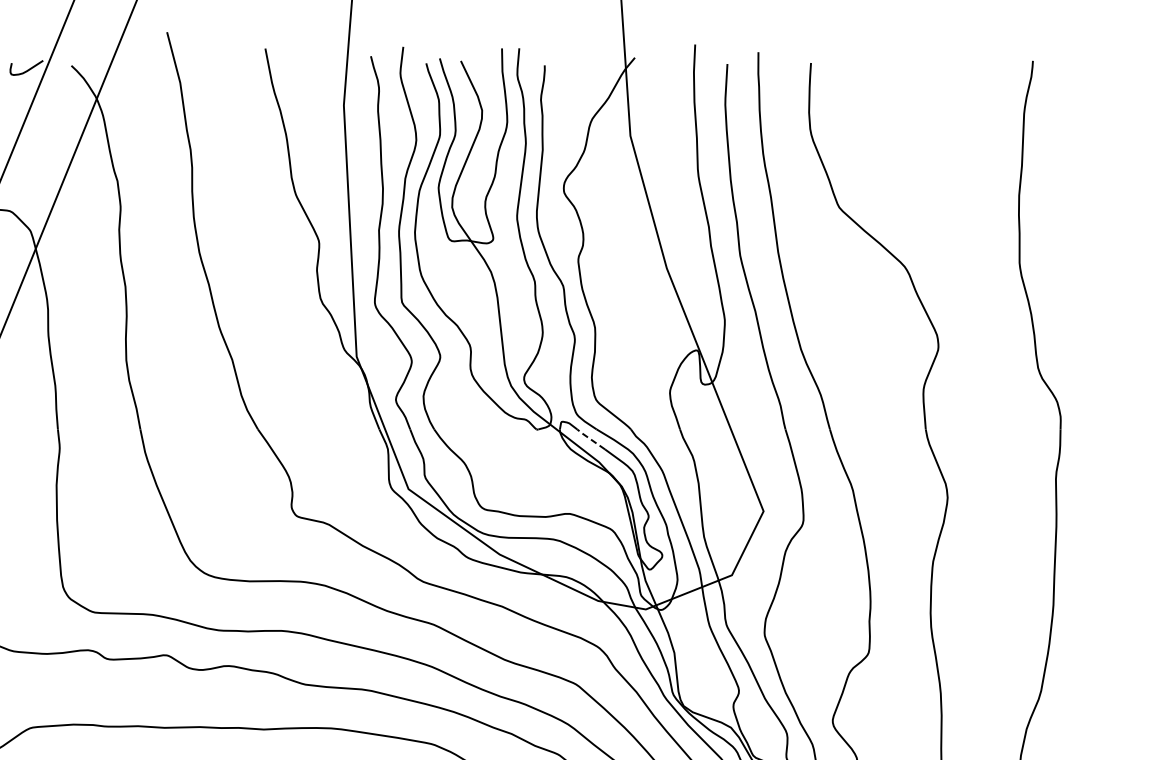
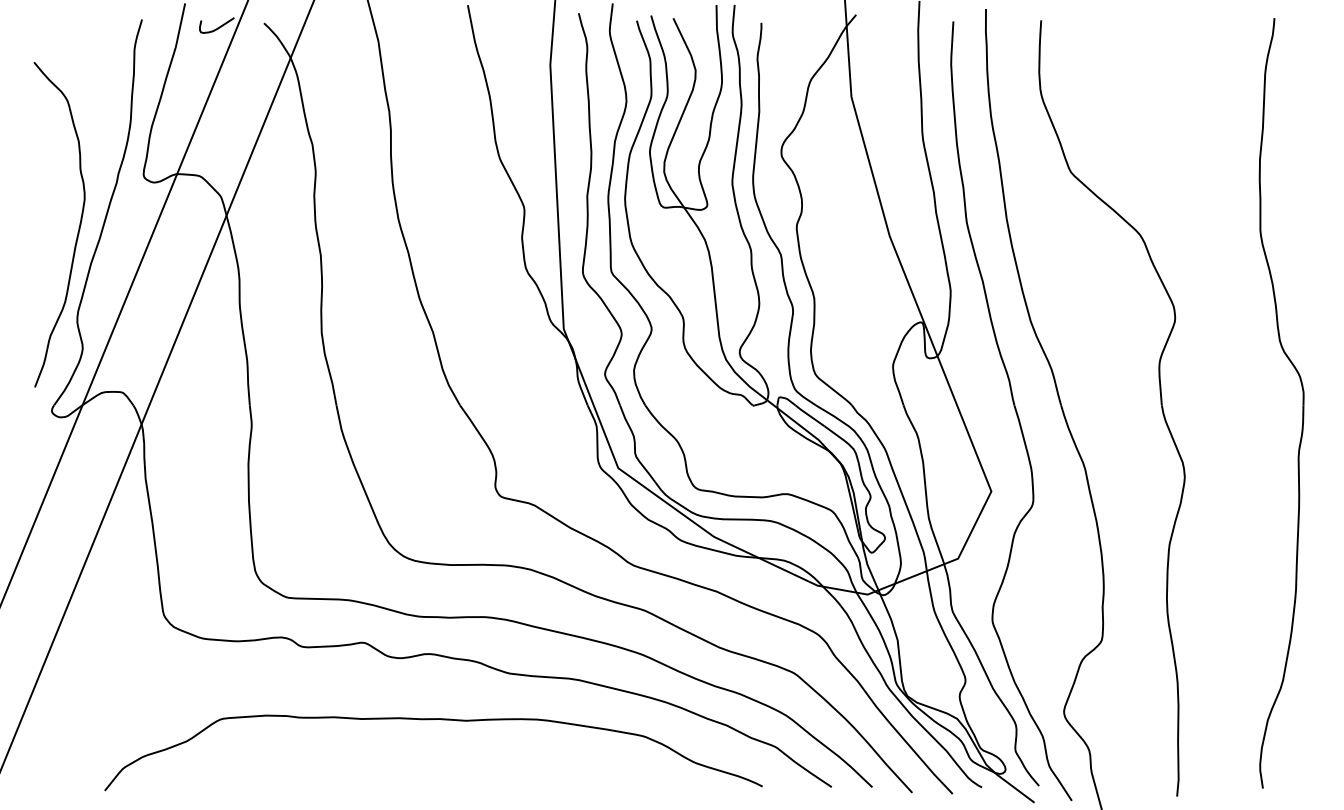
line: (590, 439) -> (809, 415), dashed -> solid

